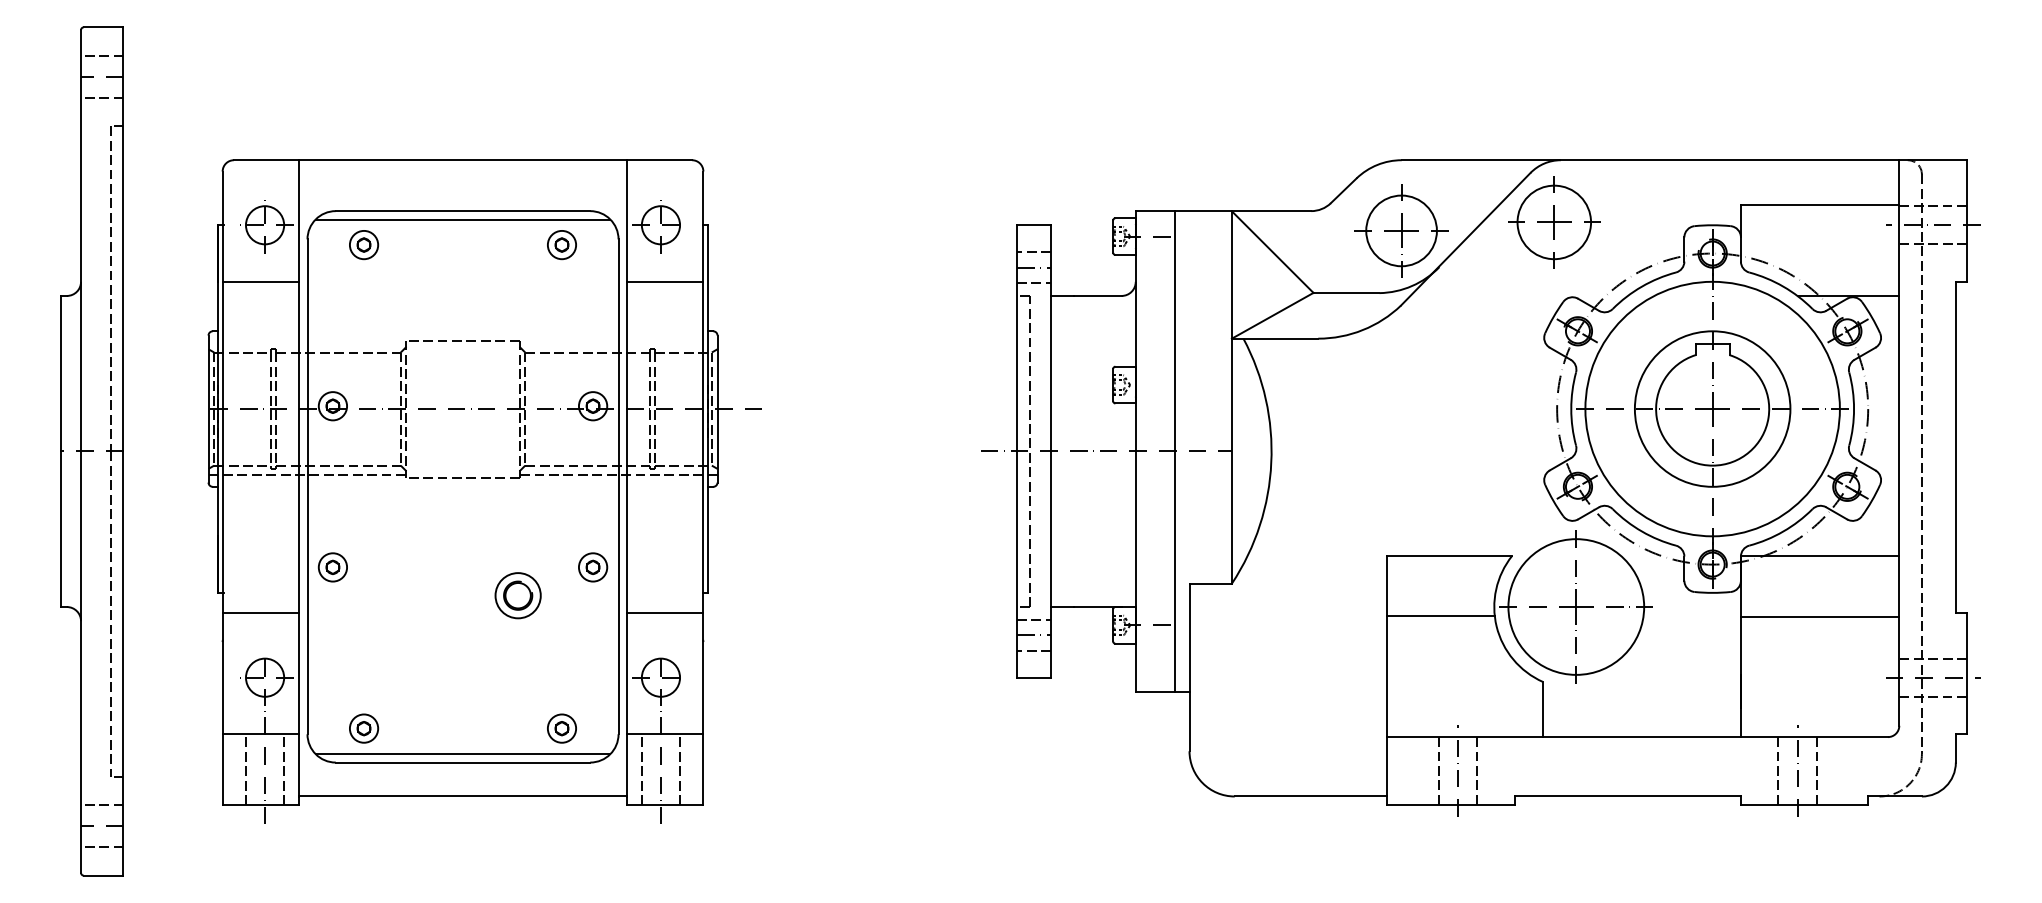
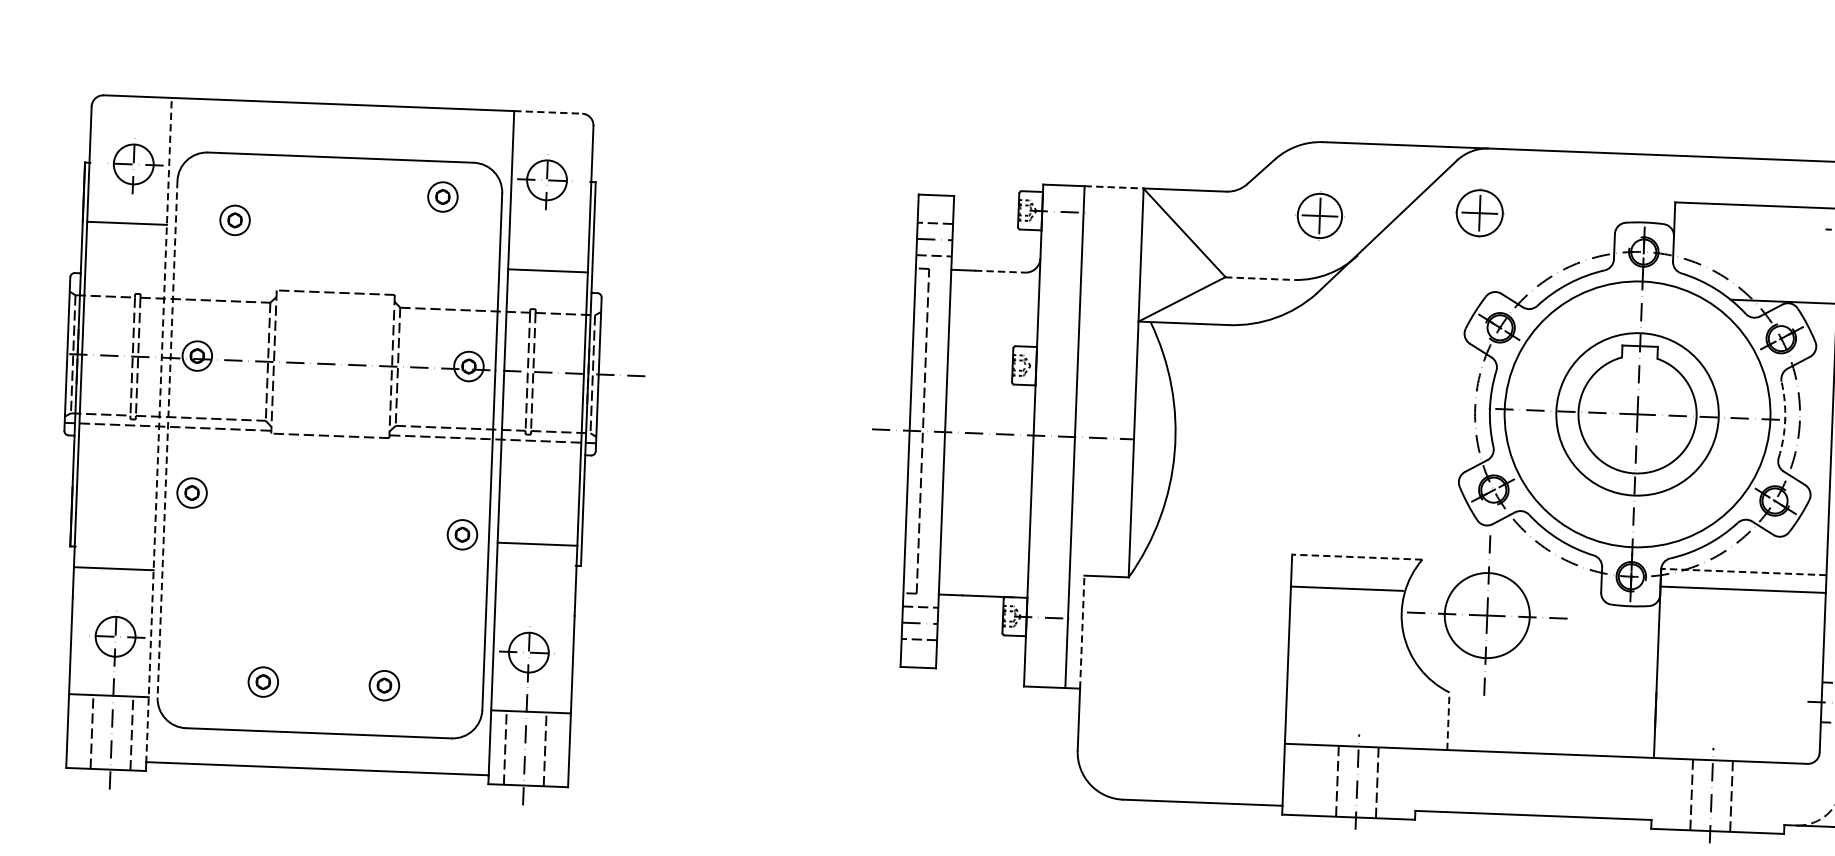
line: (659, 160) -> (548, 112), solid -> dashed
line: (1204, 211) -> (1115, 187), solid -> dashed
line: (462, 219) -> (340, 166), removed
part: (1554, 222) -> (1479, 213), size x0.6
part: (1401, 230) -> (1319, 215), size x0.6
part: (364, 245) -> (235, 220), moved
line: (665, 281) -> (548, 270), moved
line: (1346, 293) -> (1259, 279), solid -> dashed
line: (1098, 295) -> (1000, 271), solid -> dashed
arc: (1854, 409) -> (1785, 420), solid -> dashed
line: (299, 478) -> (159, 430), solid -> dashed
line: (307, 487) -> (167, 439), solid -> dashed
line: (1449, 555) -> (1356, 556), solid -> dashed
line: (1819, 555) -> (1743, 571), solid -> dashed
part: (332, 567) -> (191, 493), moved
part: (517, 595) -> (382, 561), removed
circle: (1576, 606) -> (1487, 615), size x0.6
line: (665, 612) -> (537, 544), moved
line: (1440, 615) -> (1346, 588), moved
line: (1819, 616) -> (1742, 589), moved
line: (1189, 637) -> (1082, 631), solid -> dashed
line: (1542, 709) -> (1447, 721), solid -> dashed
part: (364, 728) -> (263, 681), moved
part: (561, 728) -> (383, 685), moved
line: (462, 754) -> (318, 724), removed

